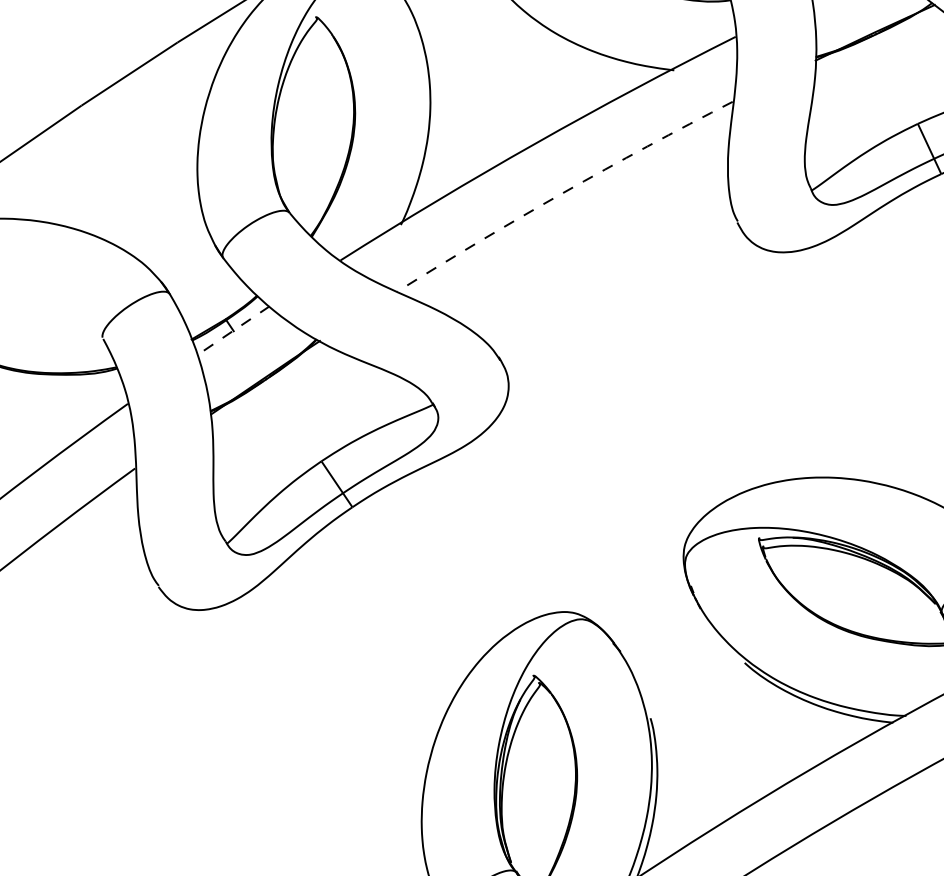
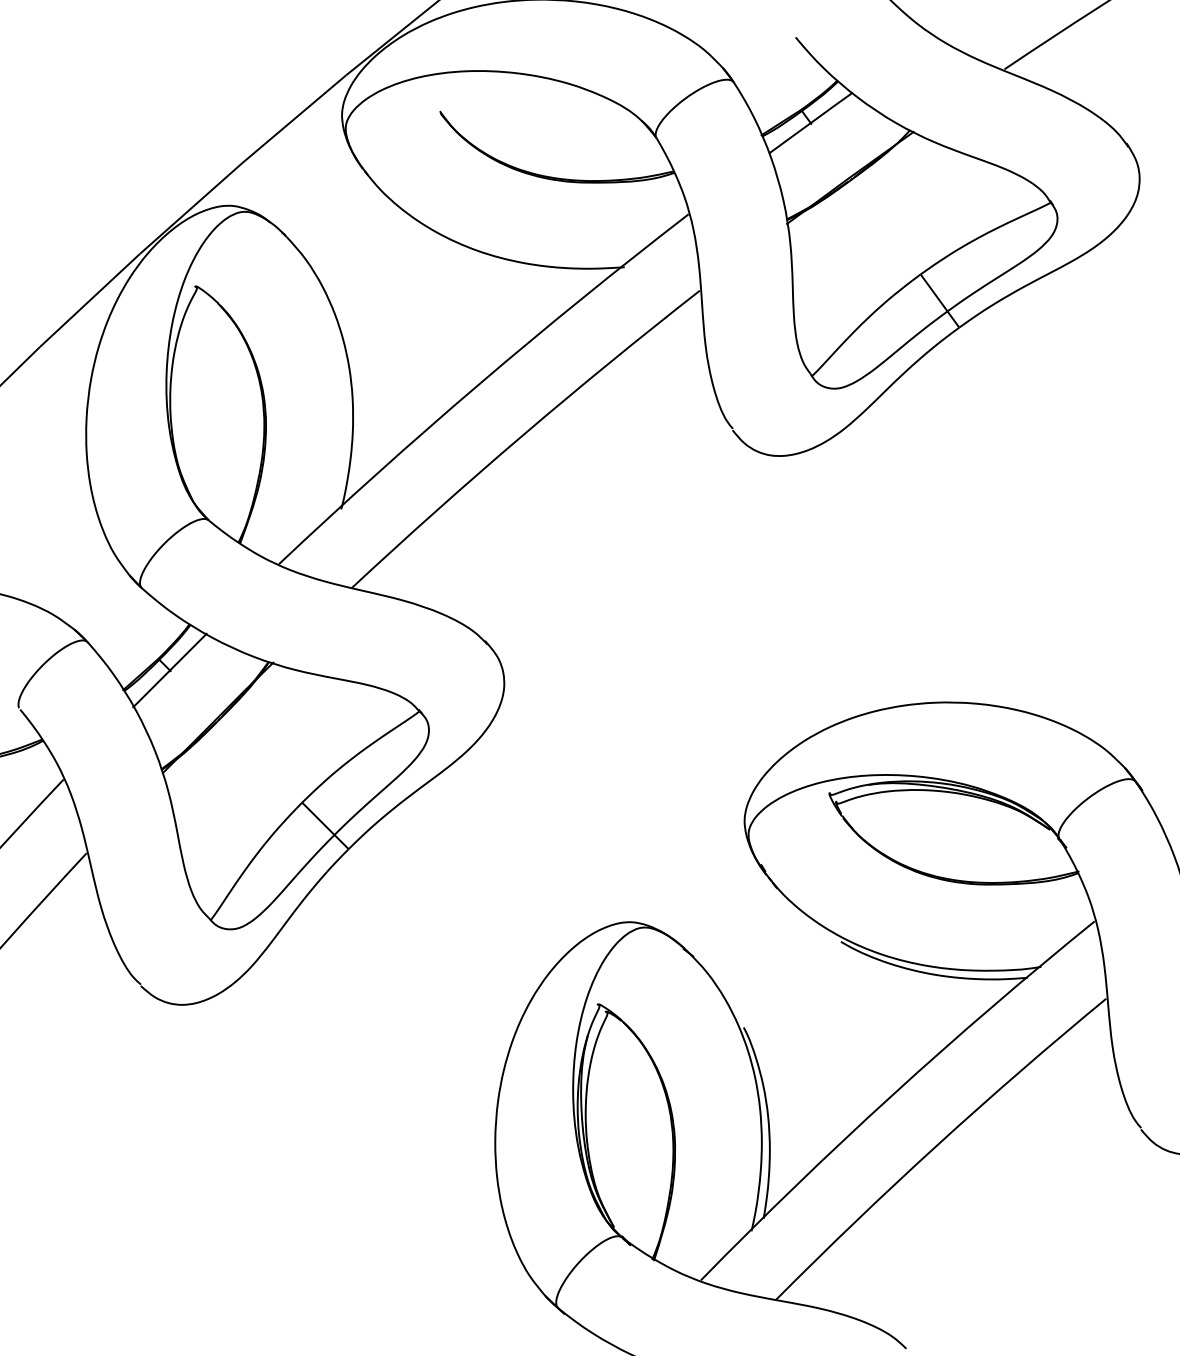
arc: (562, 193) -> (522, 435), dashed -> solid
line: (233, 330) -> (169, 670), dashed -> solid

